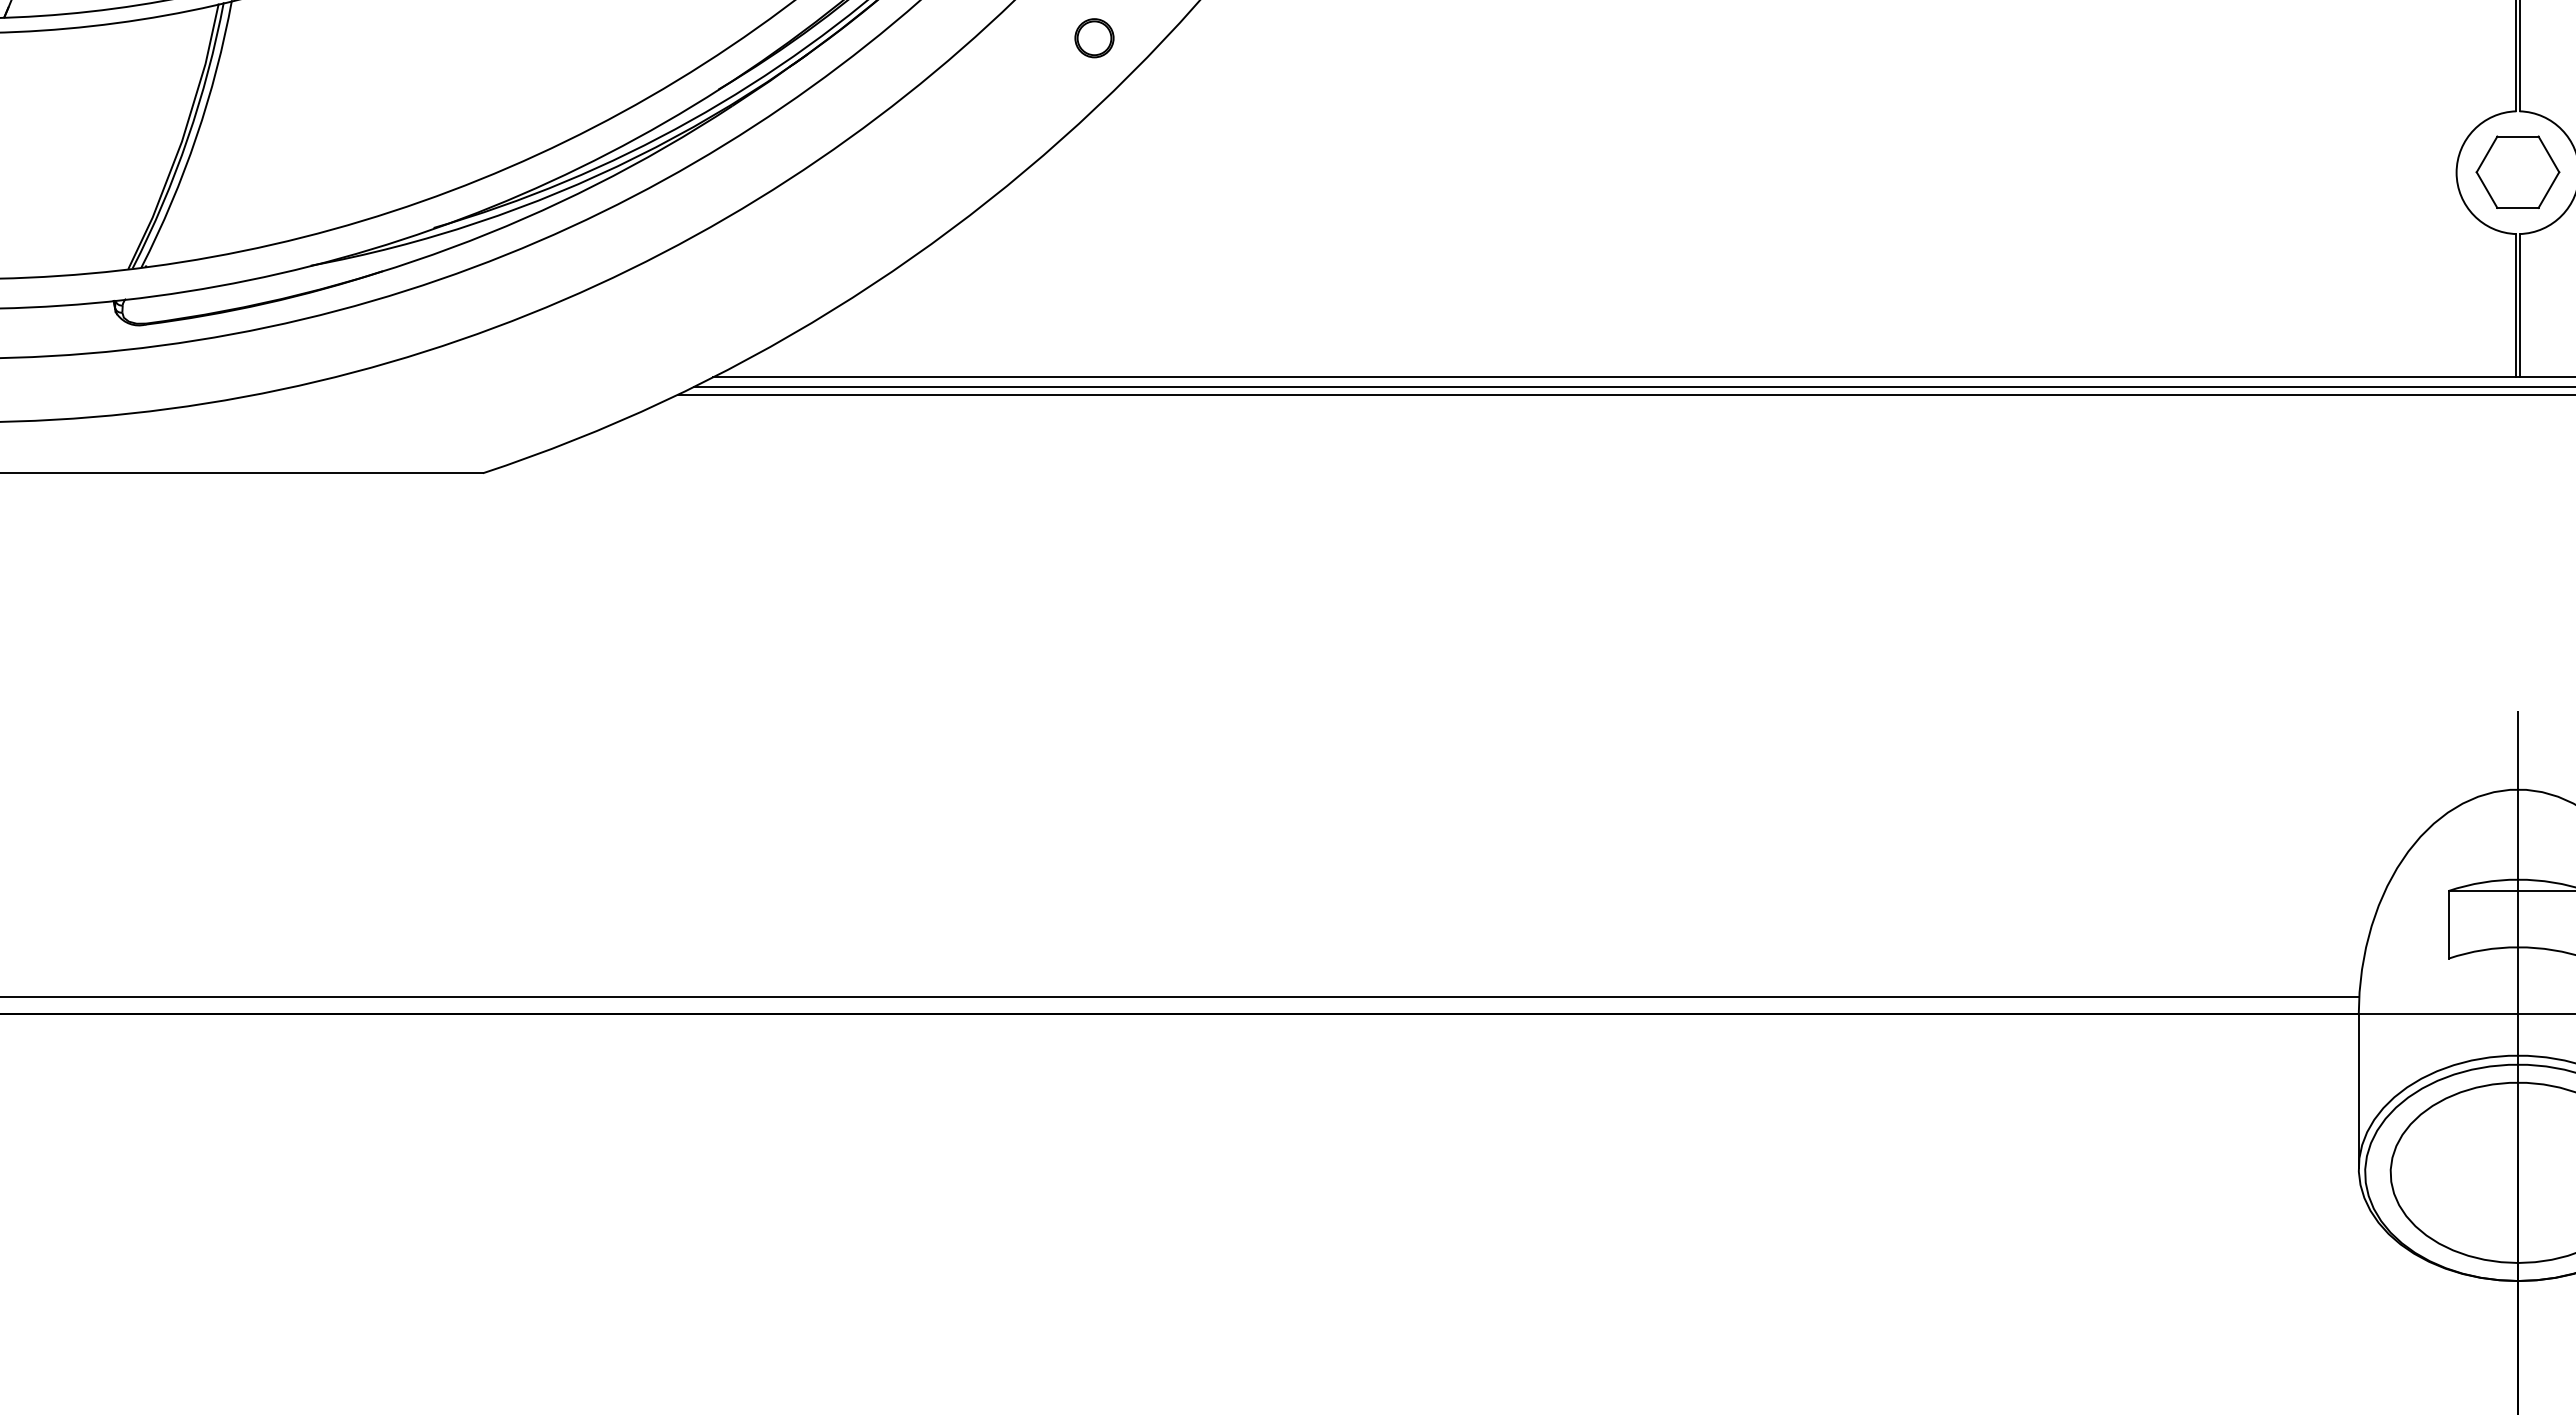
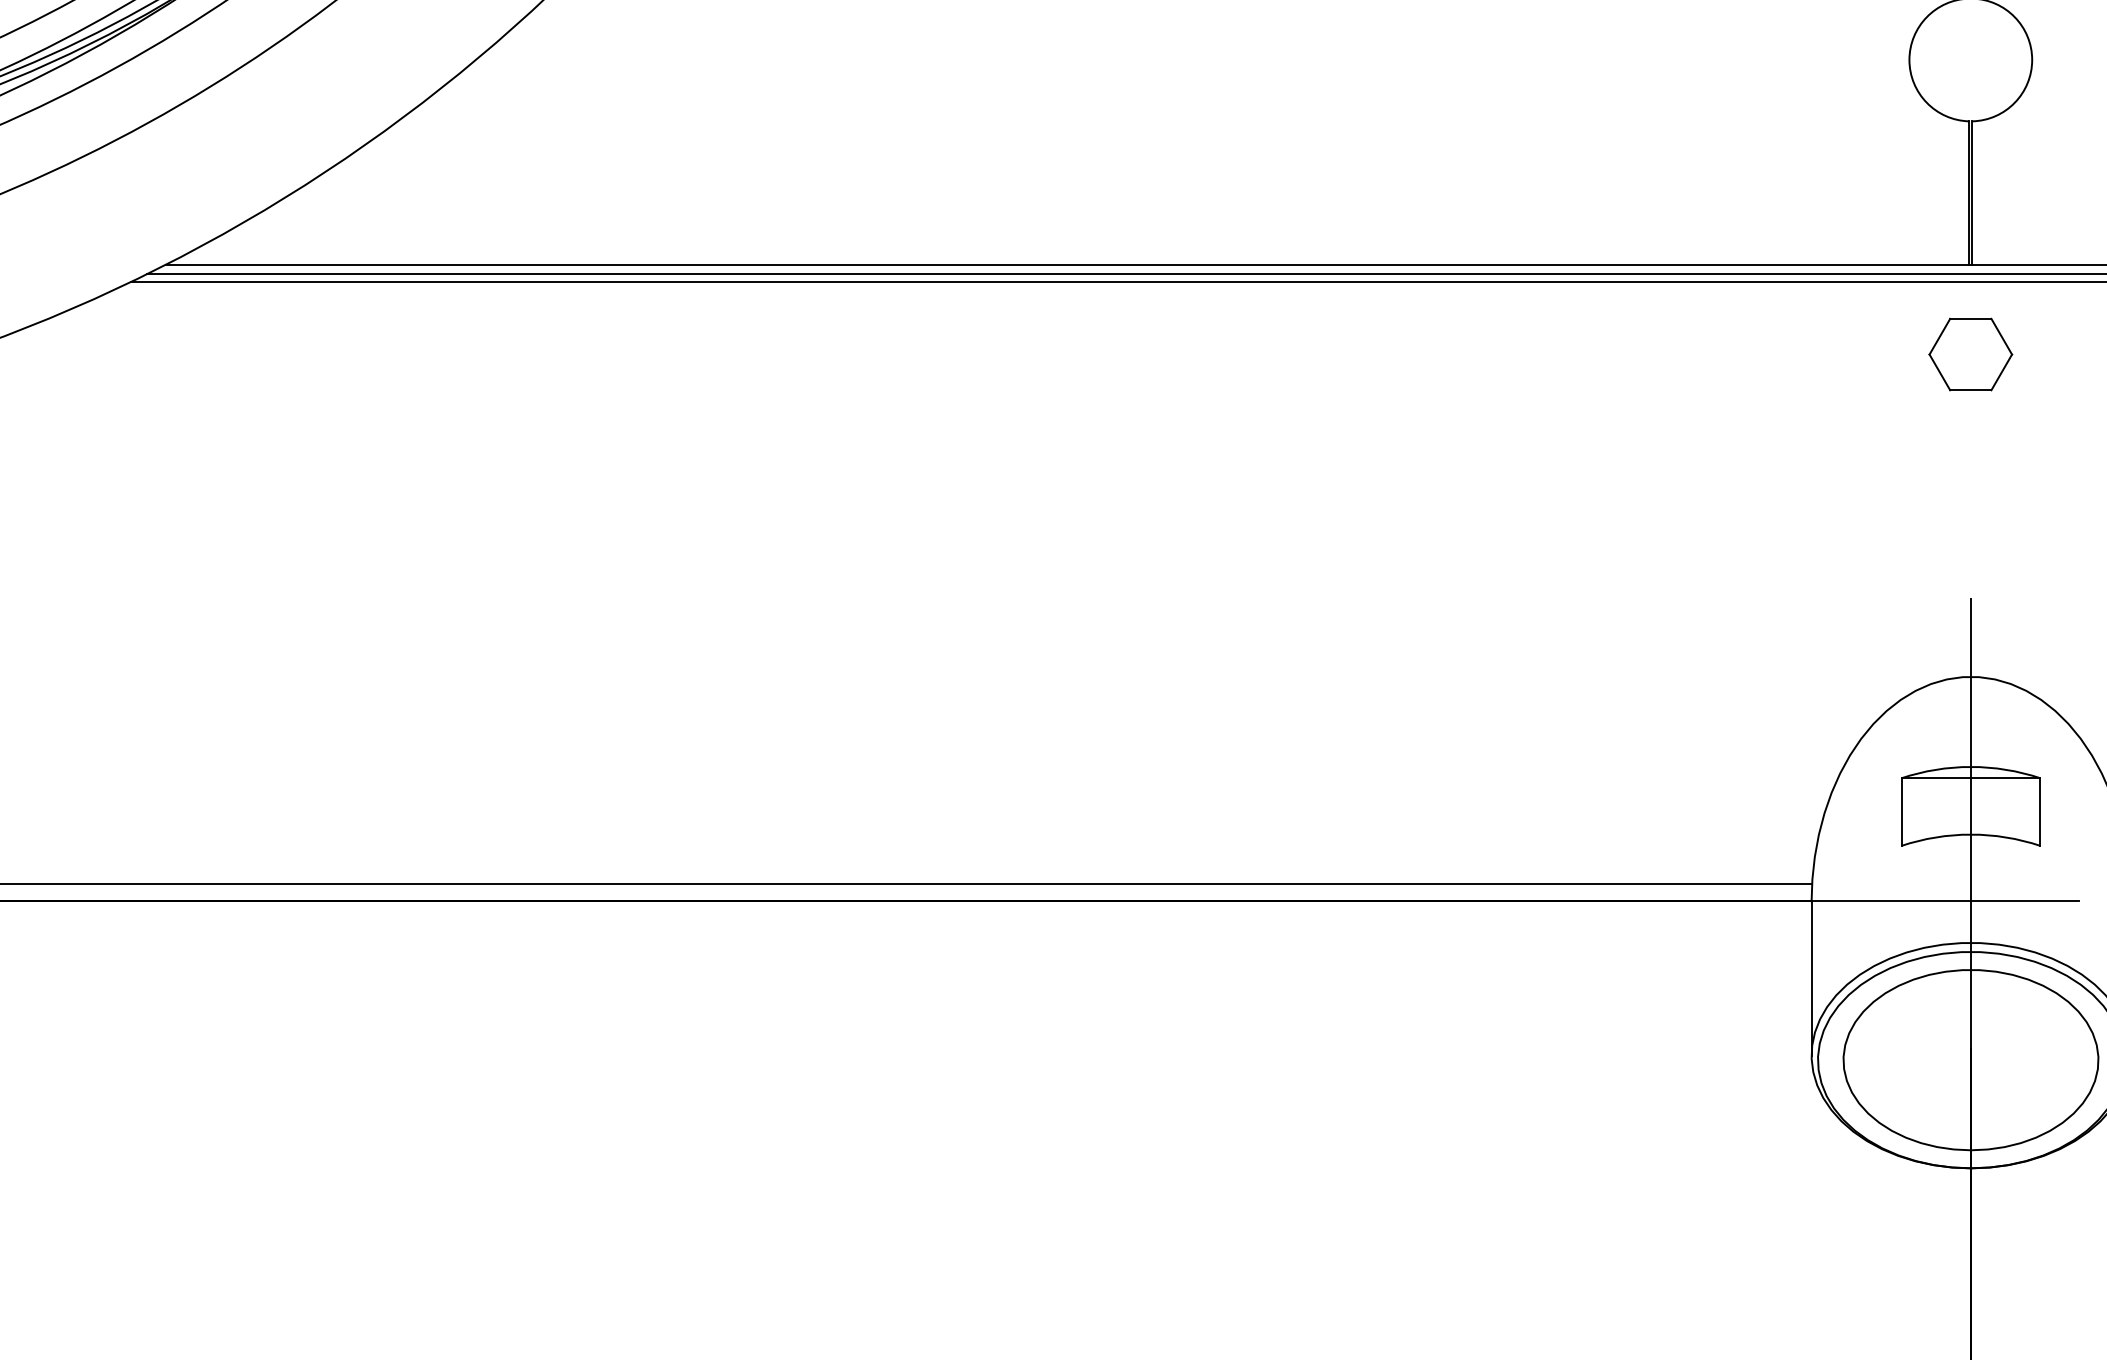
part: (2517, 171) -> (1970, 353), moved

